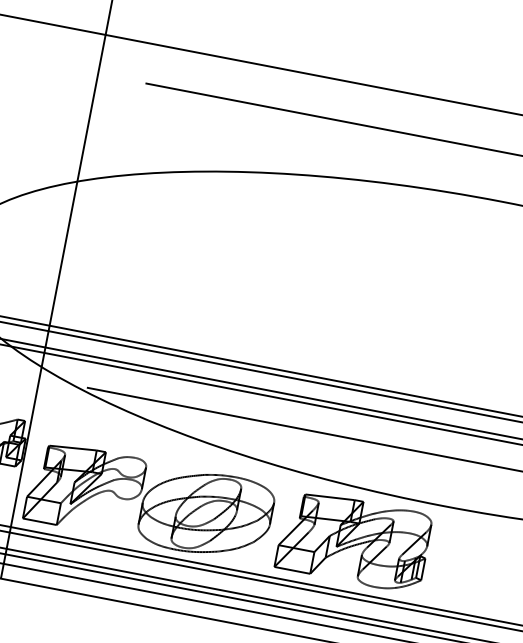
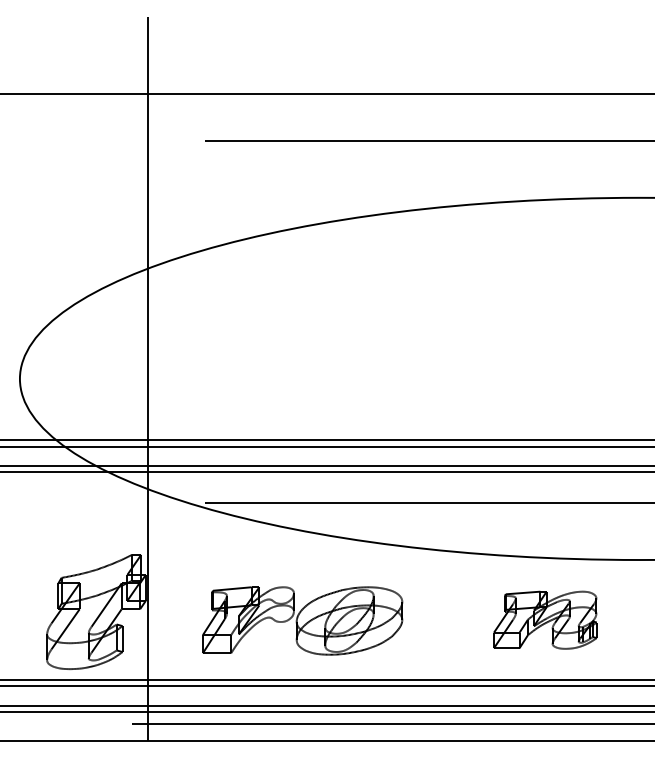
part: (150, 502) -> (302, 620), size x0.7
part: (354, 540) -> (545, 619), size x0.6

